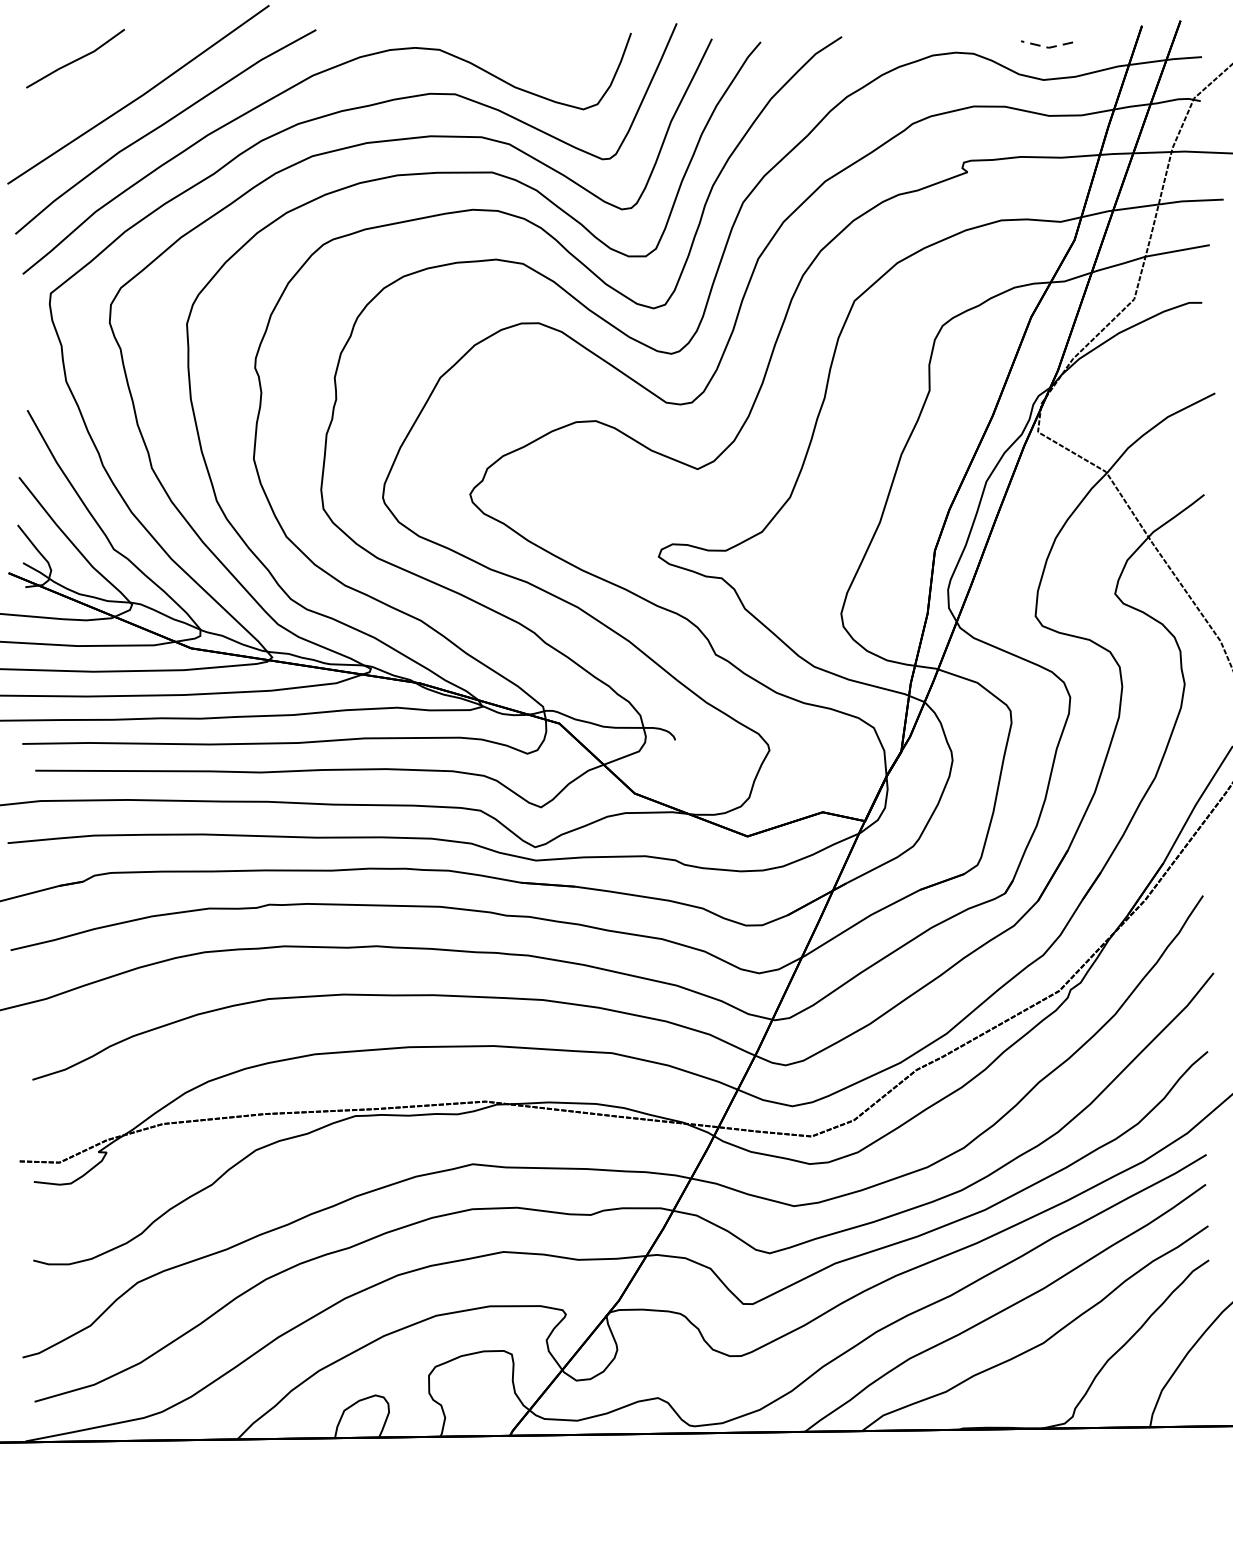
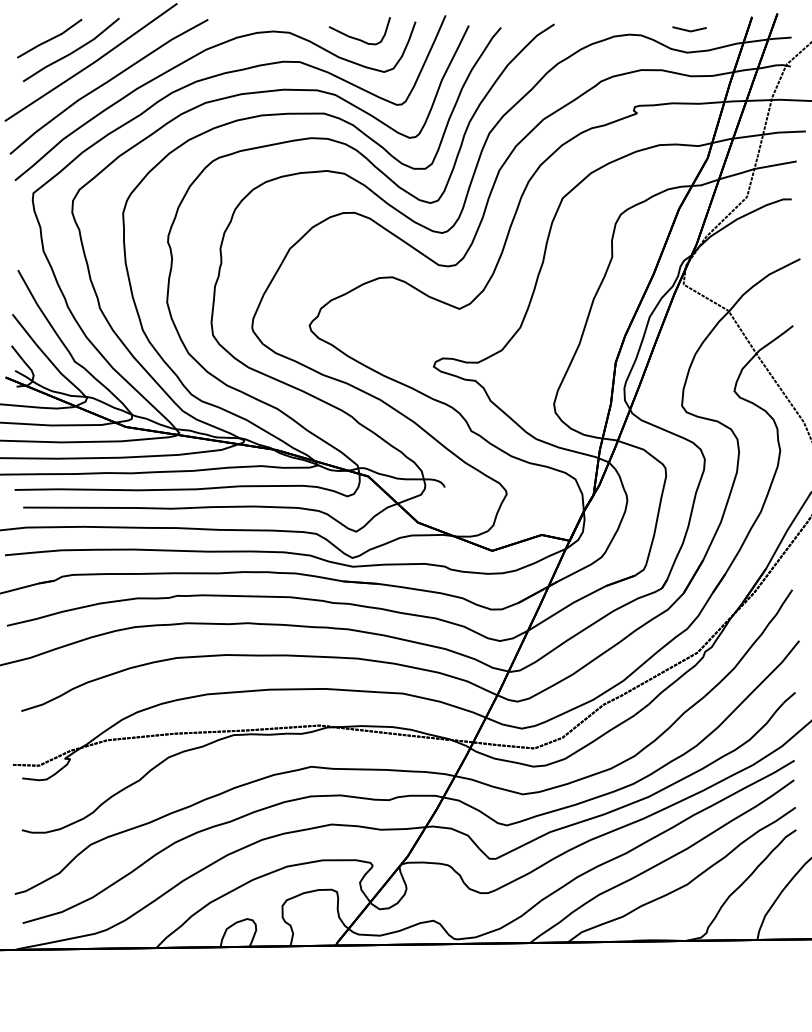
line: (1046, 47) -> (689, 31), dashed -> solid
curve: (544, 58) -> (358, 38), added
line: (111, 76) -> (73, 50), added

